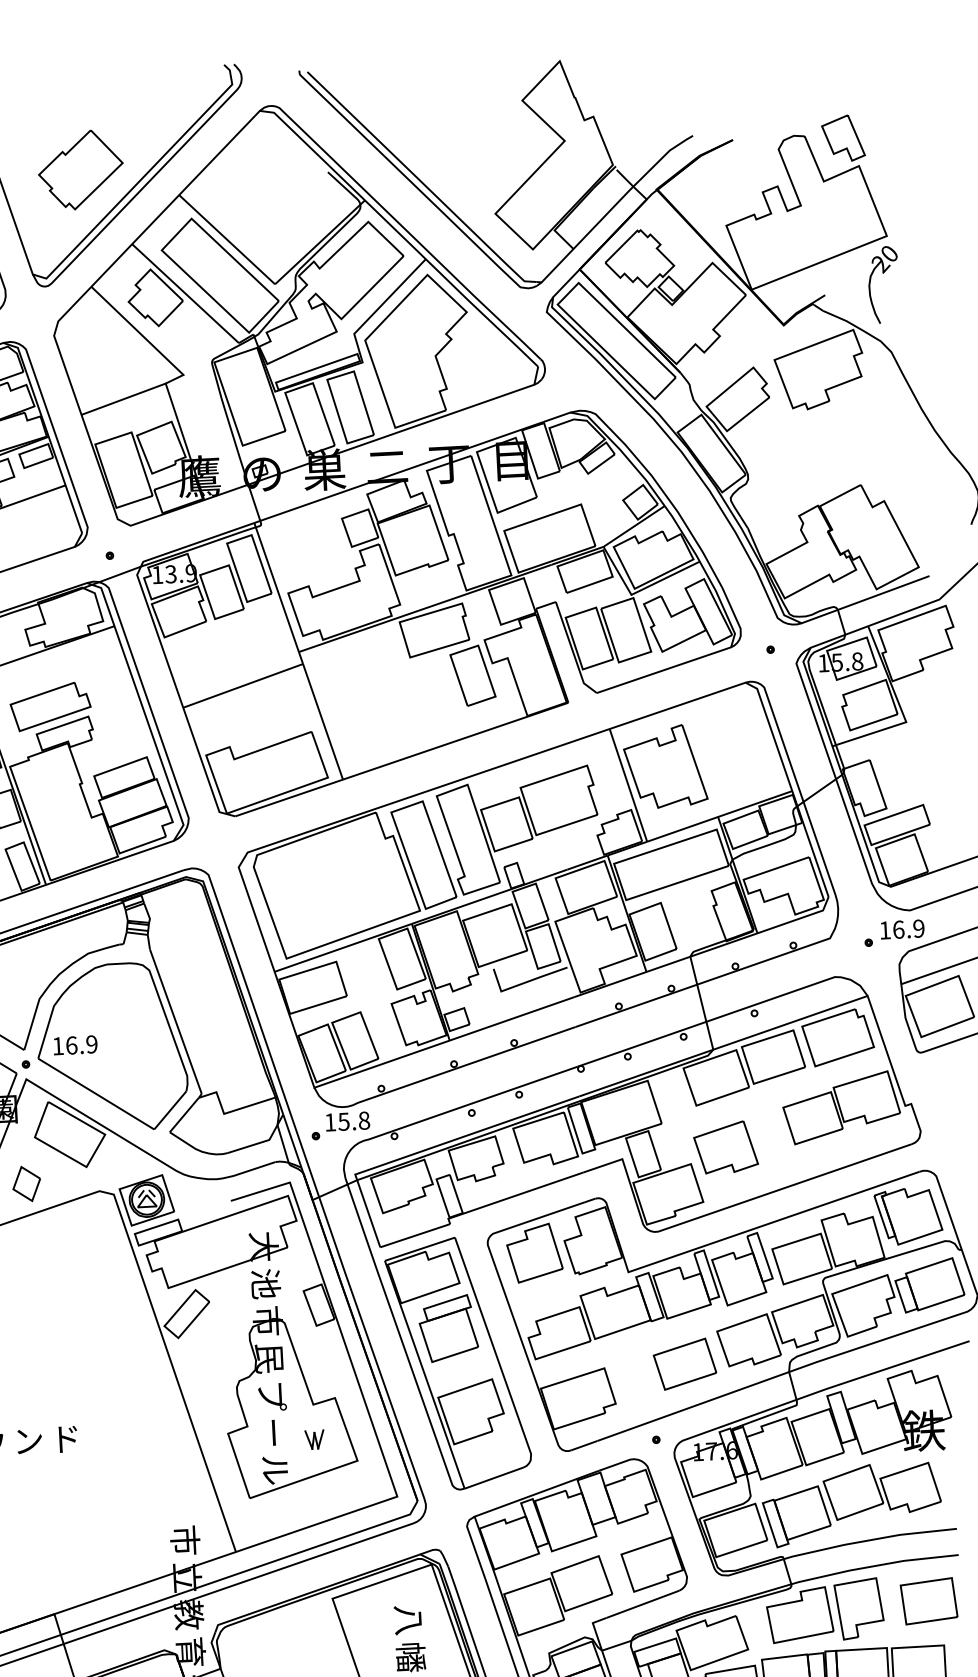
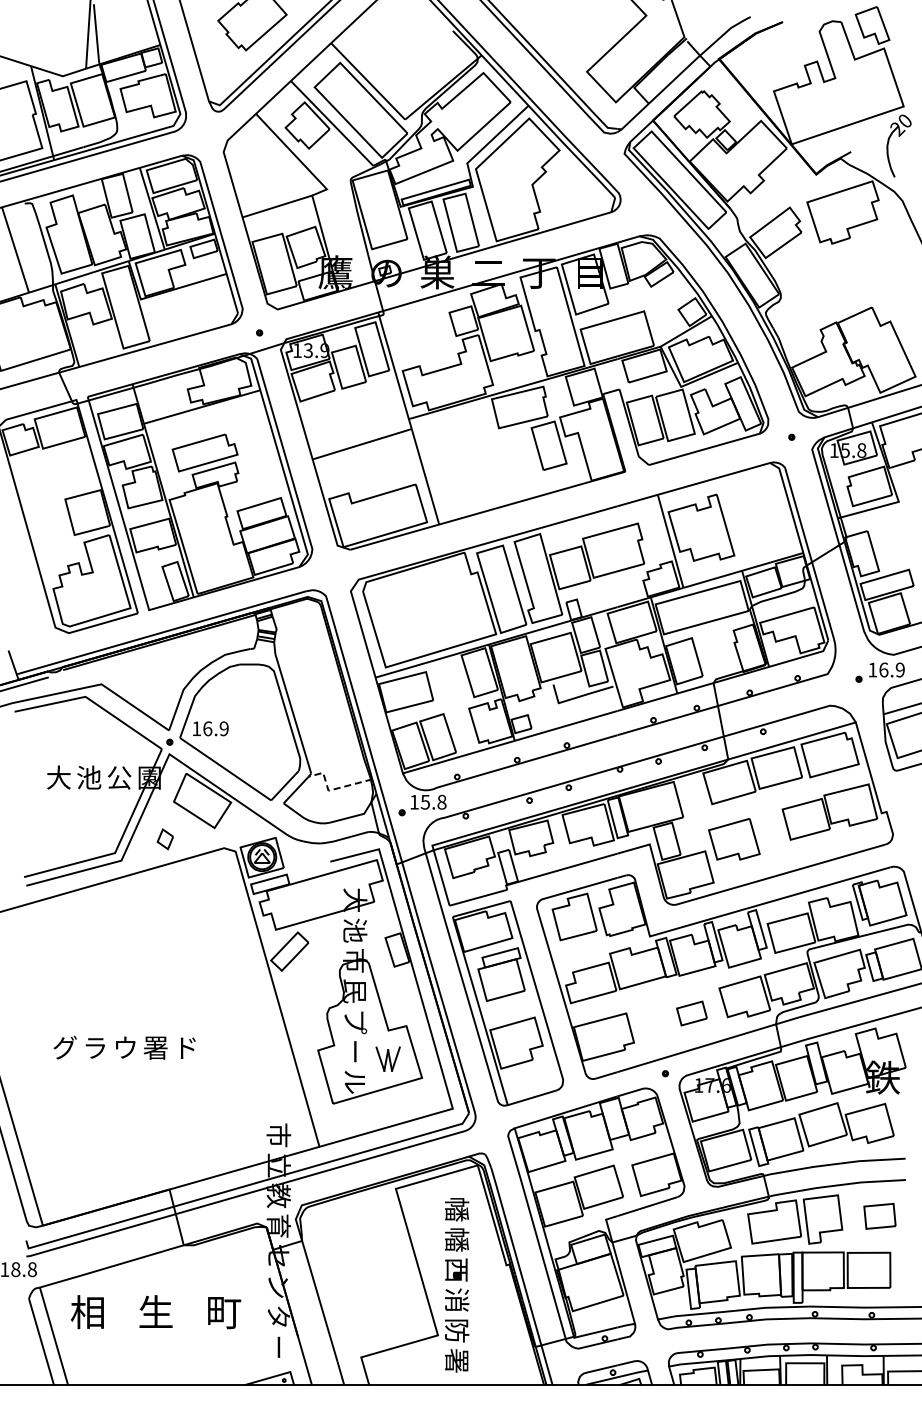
line: (228, 1112) -> (332, 789), solid -> dashed
part: (26, 1184) -> (165, 839), size x0.7
part: (684, 1364) -> (691, 1013), size x0.6
part: (315, 1439) -> (388, 1058), size x1.6
text: (28, 1440) -> (155, 1047), ン -> 署
part: (928, 1601) -> (879, 1216), size x0.7
text: (409, 1620) -> (457, 1209), 八 -> 幡

